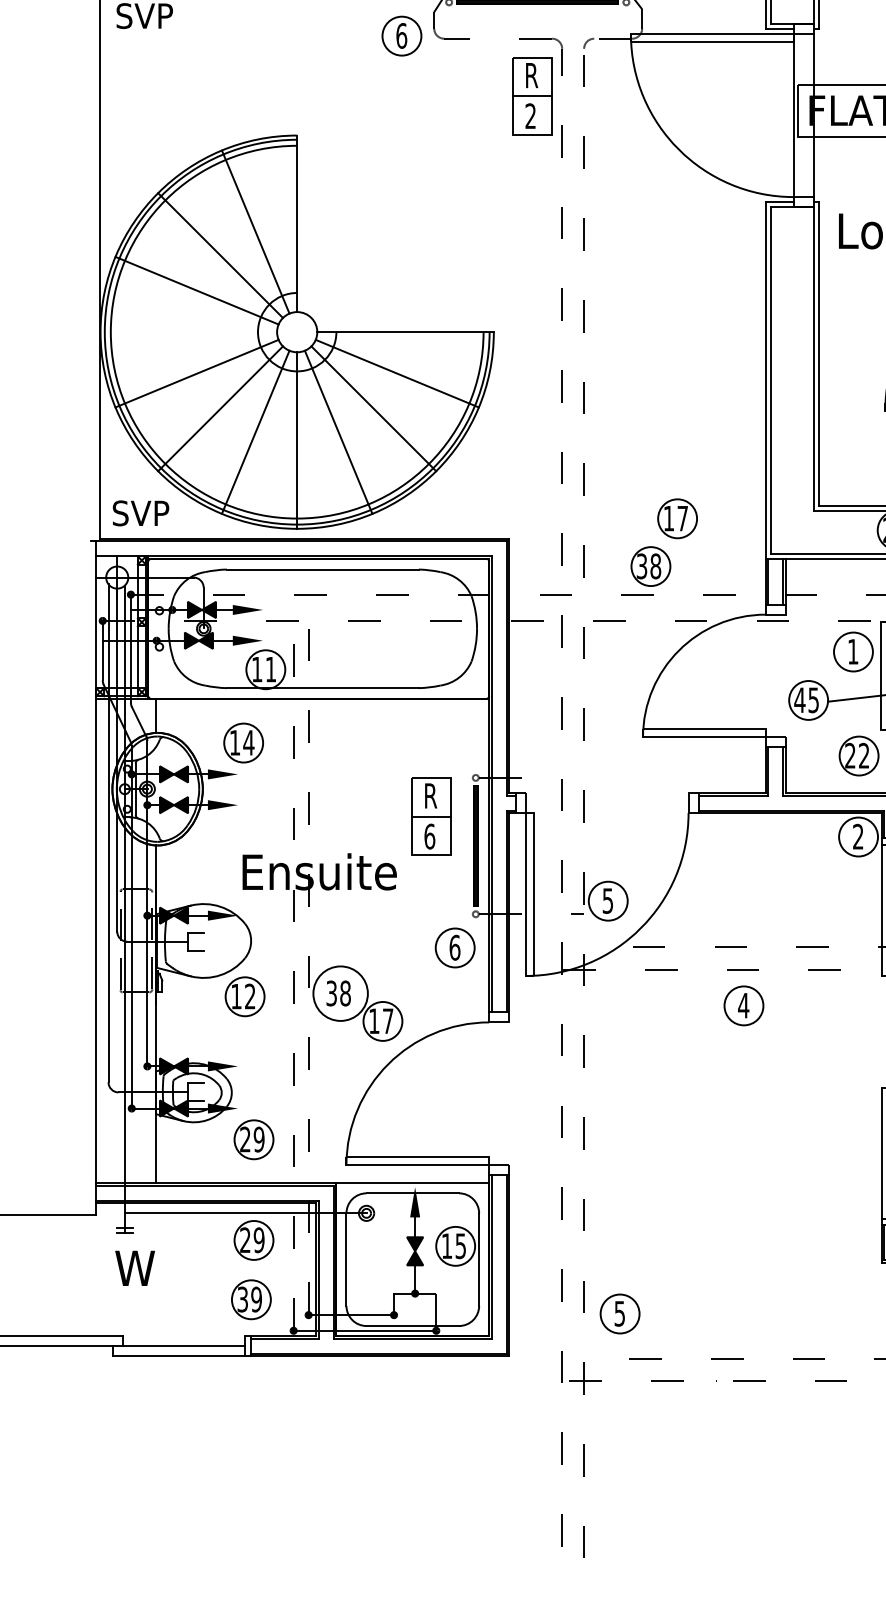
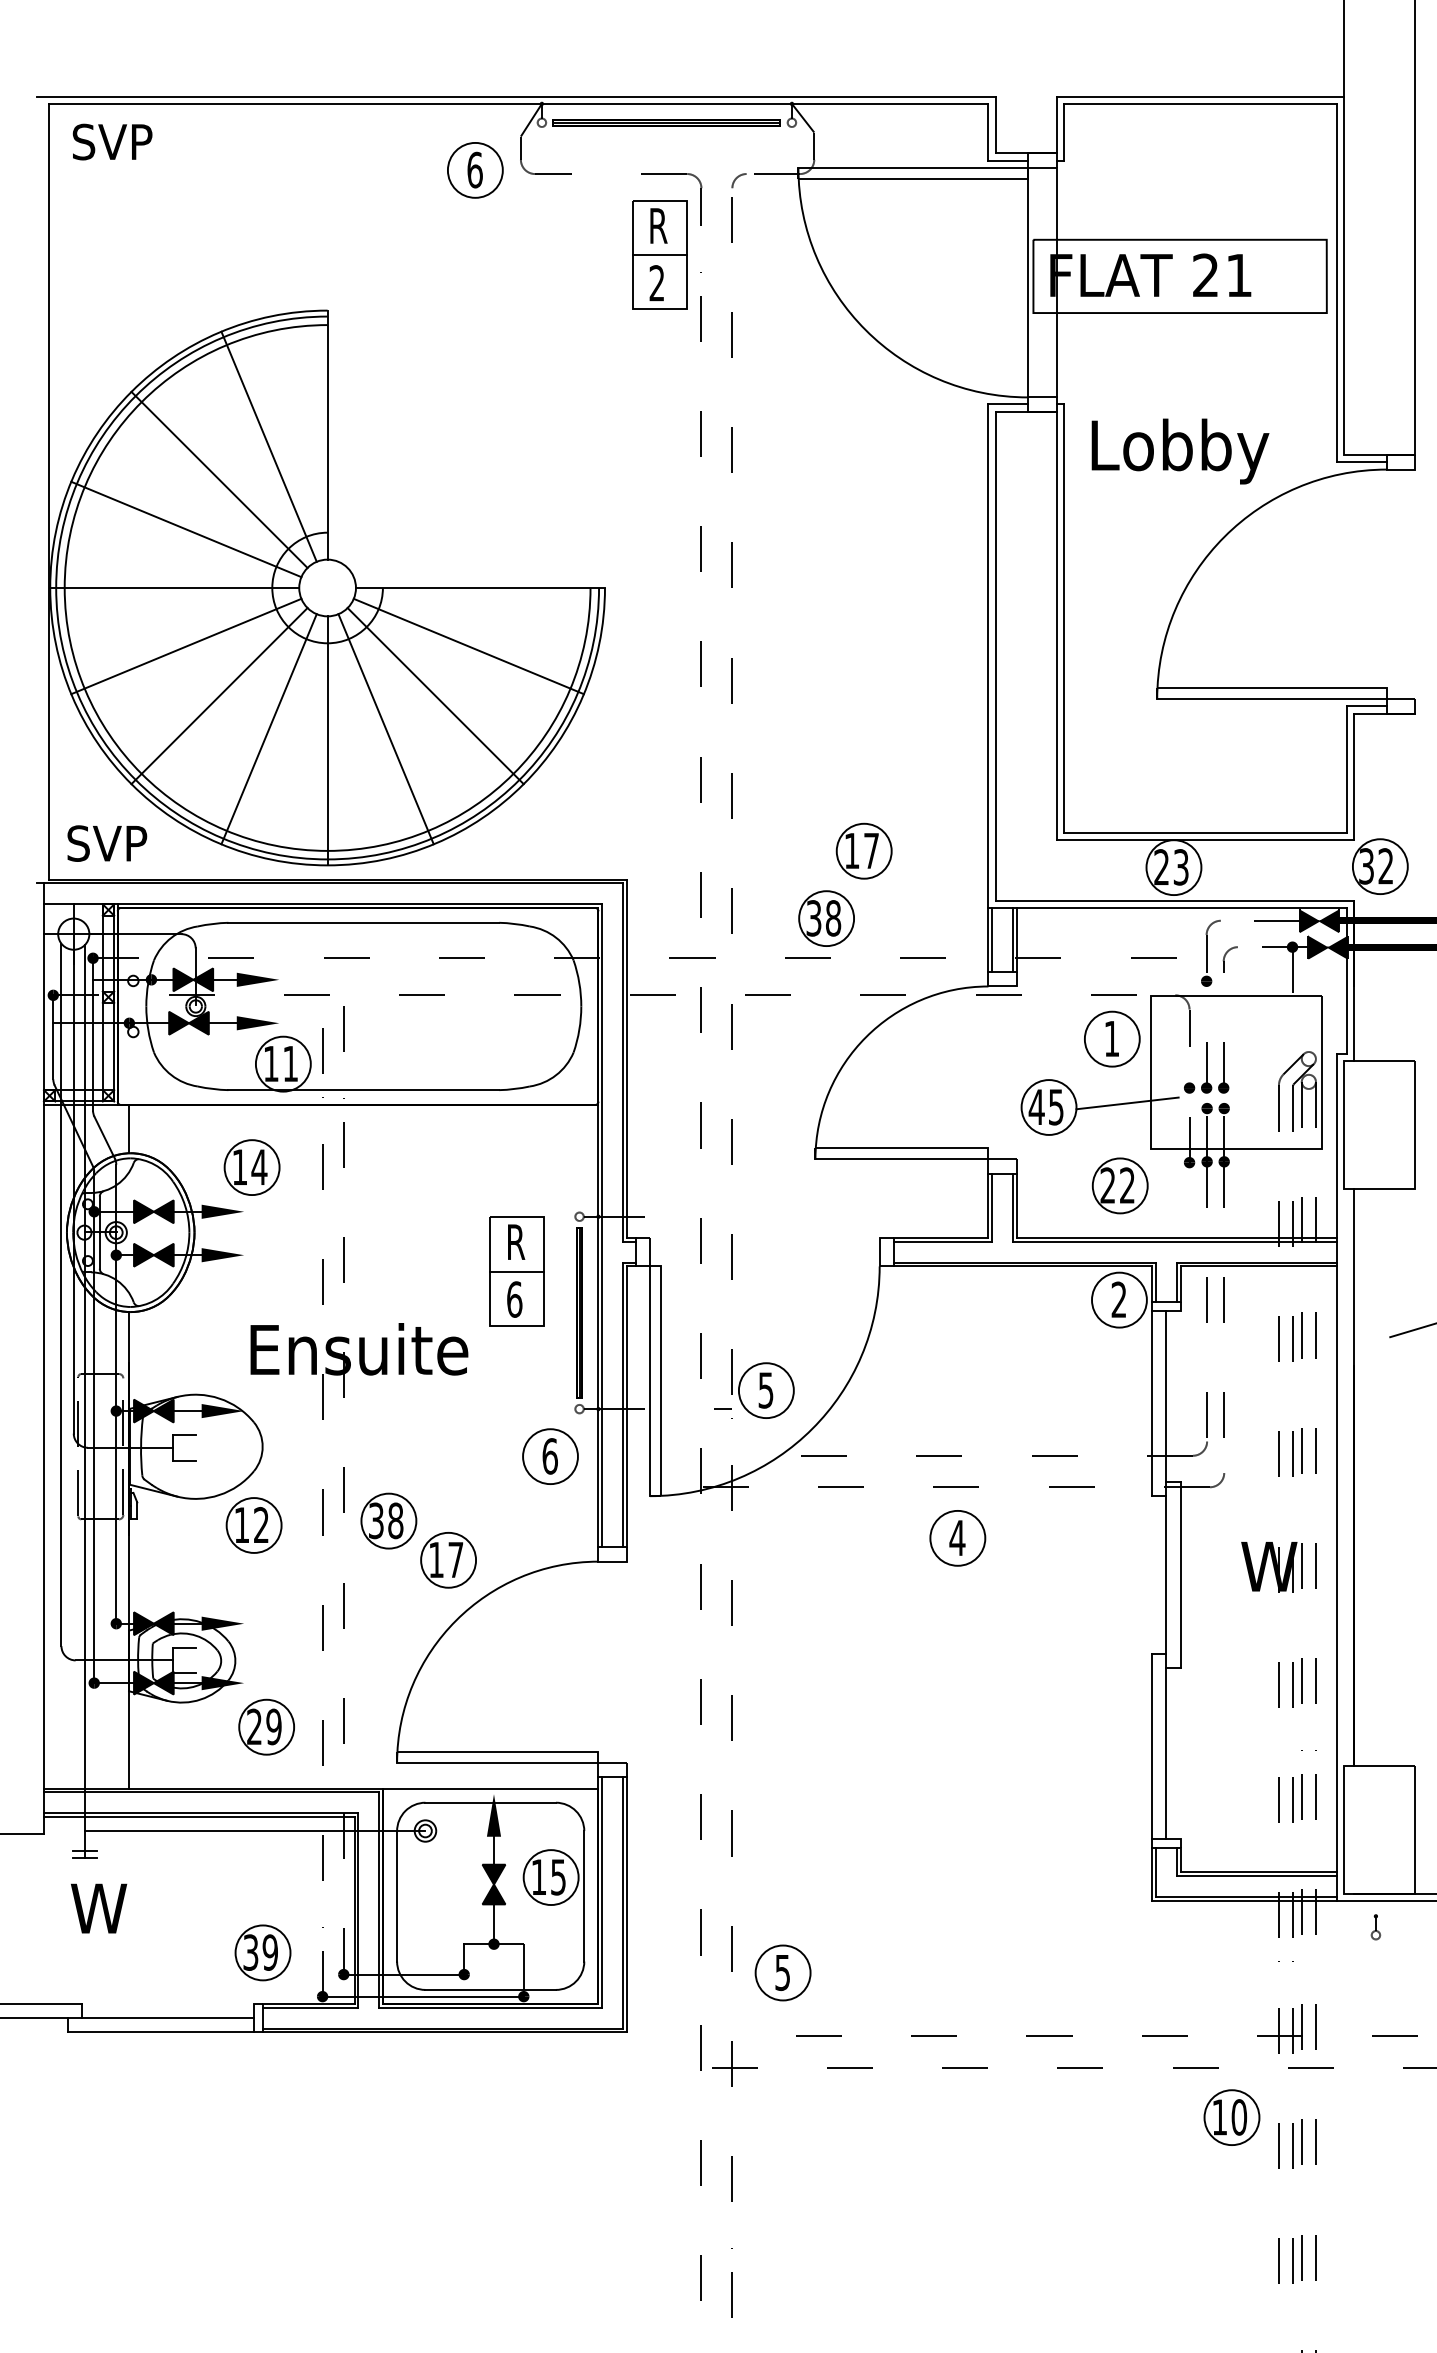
line: (188, 332) -> (174, 588), added
circle: (340, 993) -> (388, 1520), size x0.71
part: (253, 1239) -> (266, 1868), removed

